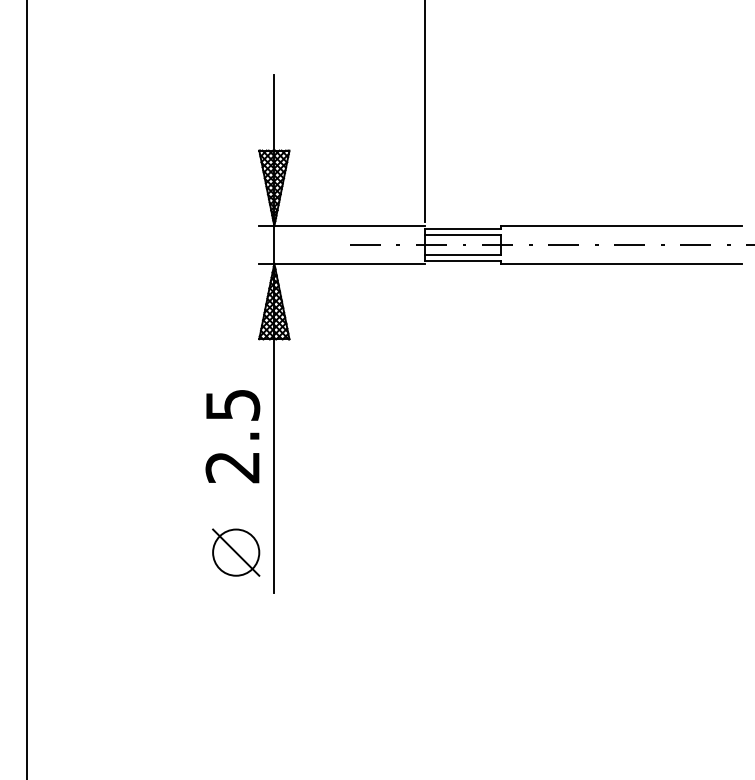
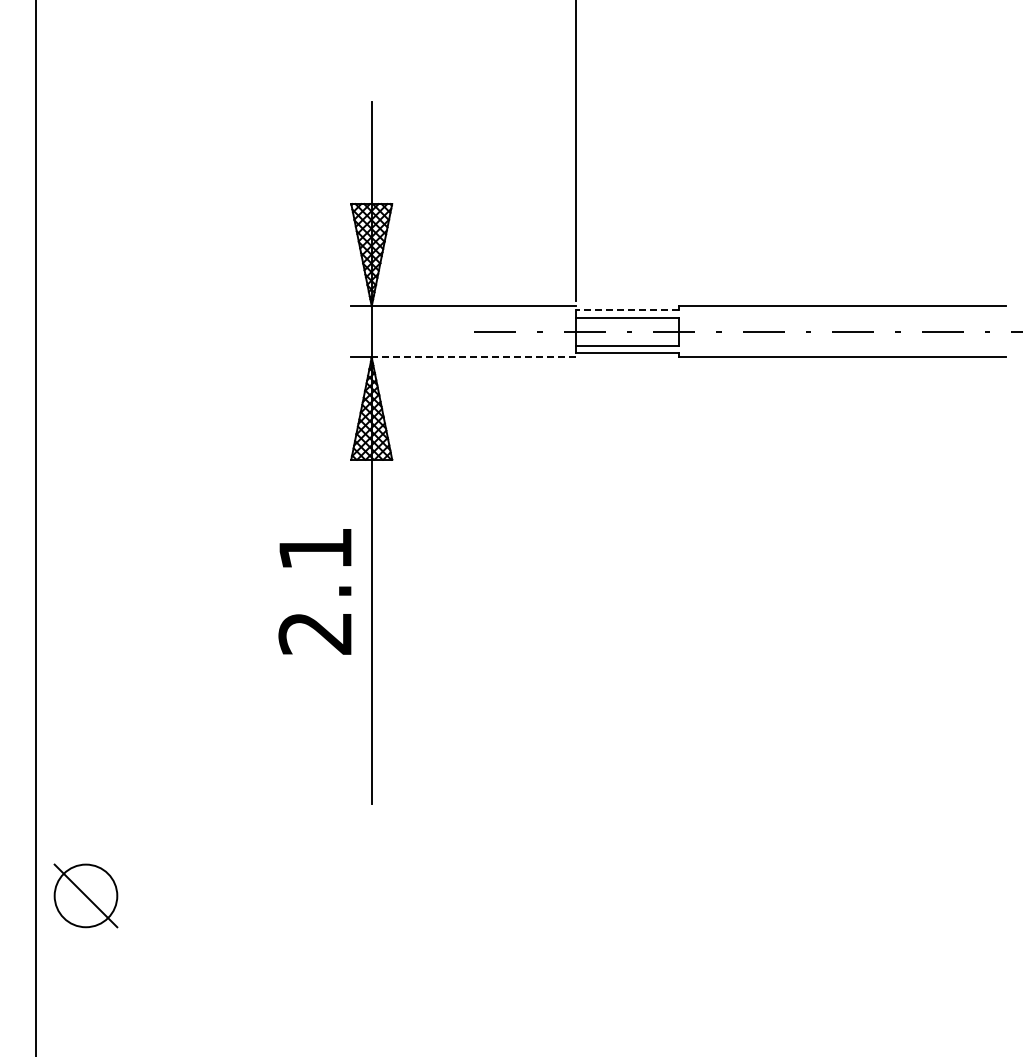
line: (462, 229) -> (626, 310), solid -> dashed
line: (349, 263) -> (473, 357), solid -> dashed
text: (232, 405) -> (315, 549), 2.5 -> 2.1
part: (235, 552) -> (85, 895), moved

